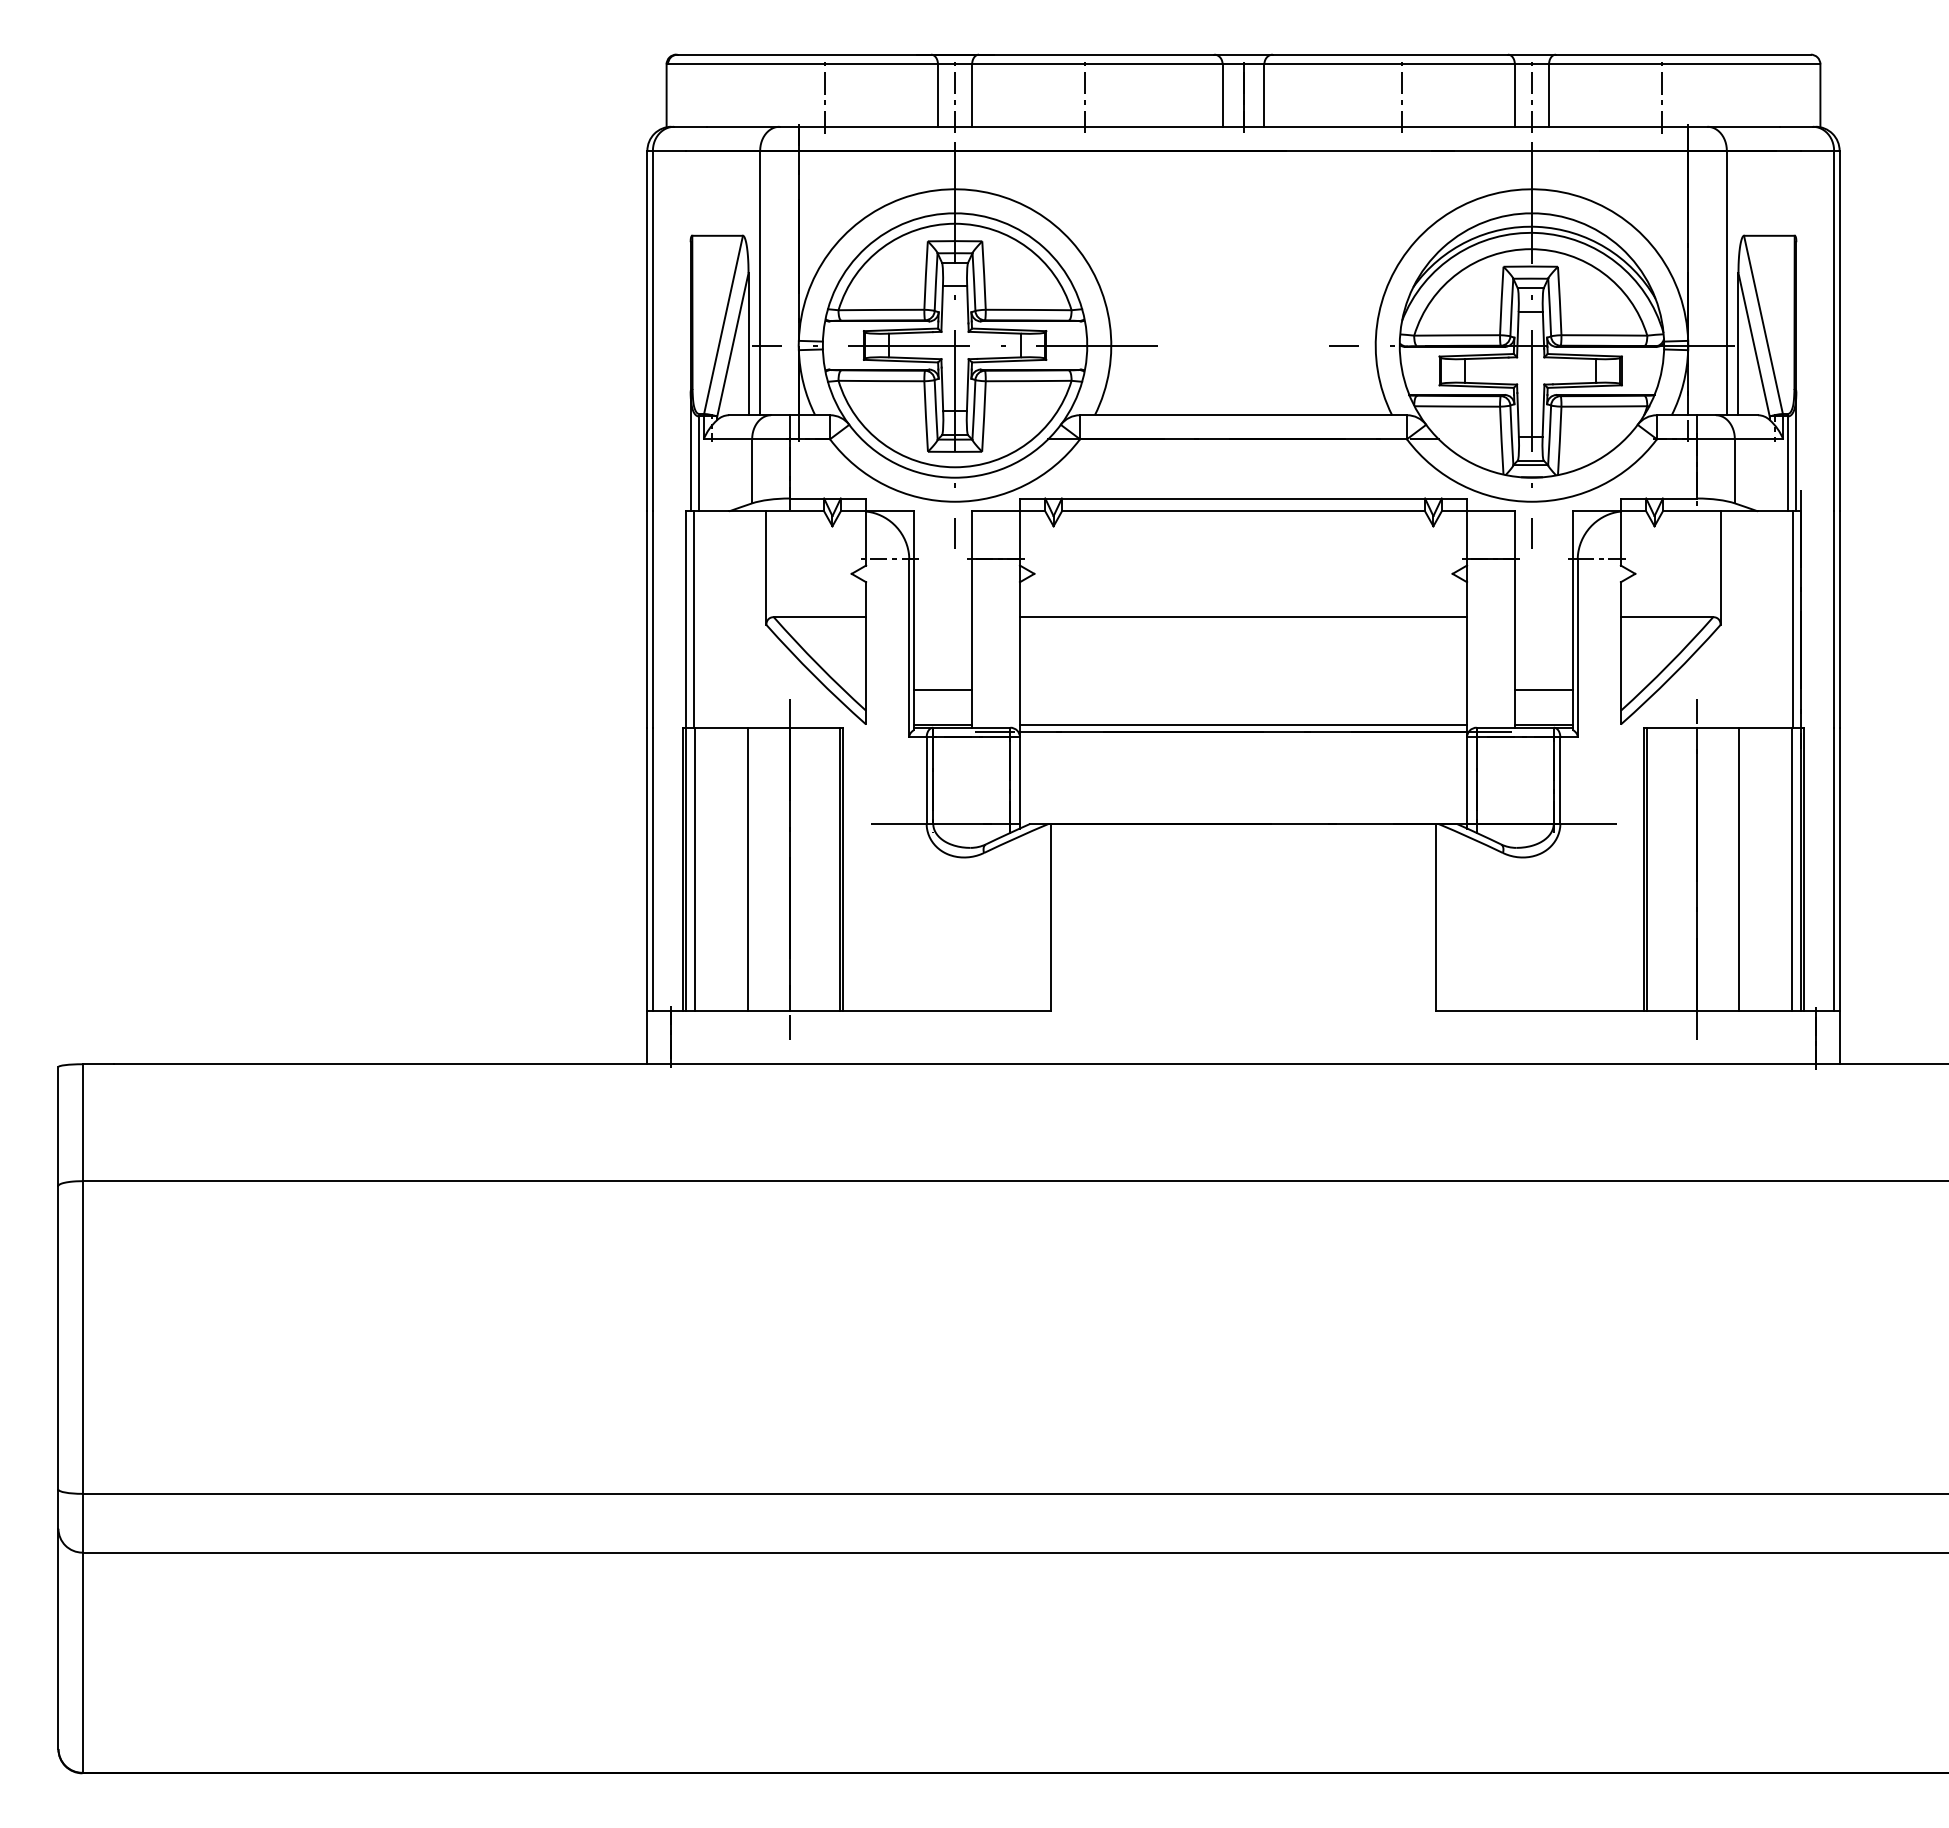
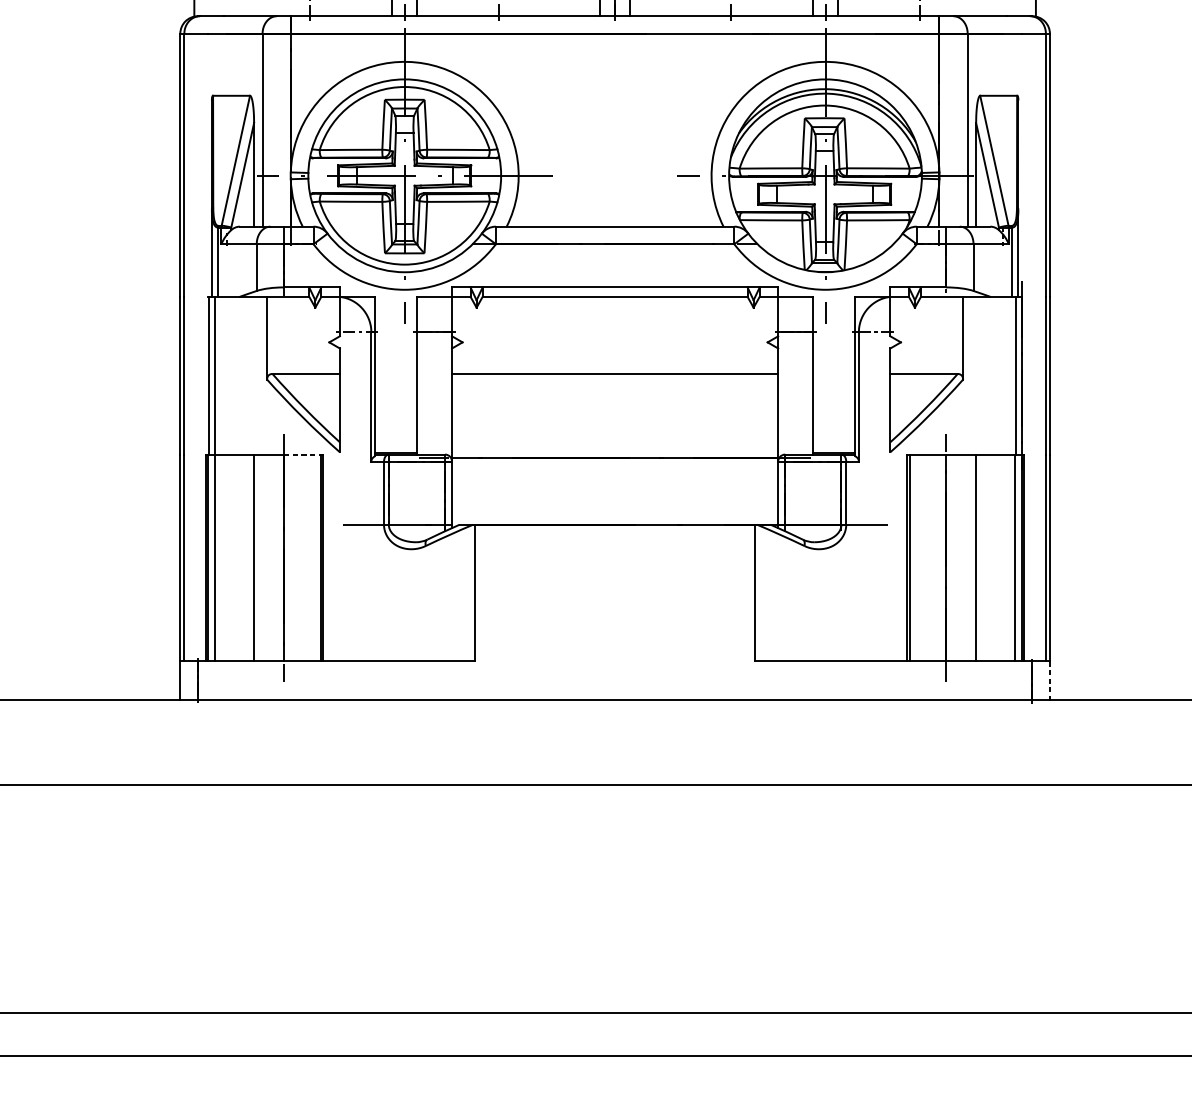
line: (942, 689) -> (395, 426), removed
line: (1543, 689) -> (833, 426), removed
line: (1243, 724) -> (615, 452), removed
line: (814, 727) -> (302, 454), solid -> dashed
line: (1839, 1038) -> (1049, 681), solid -> dashed

